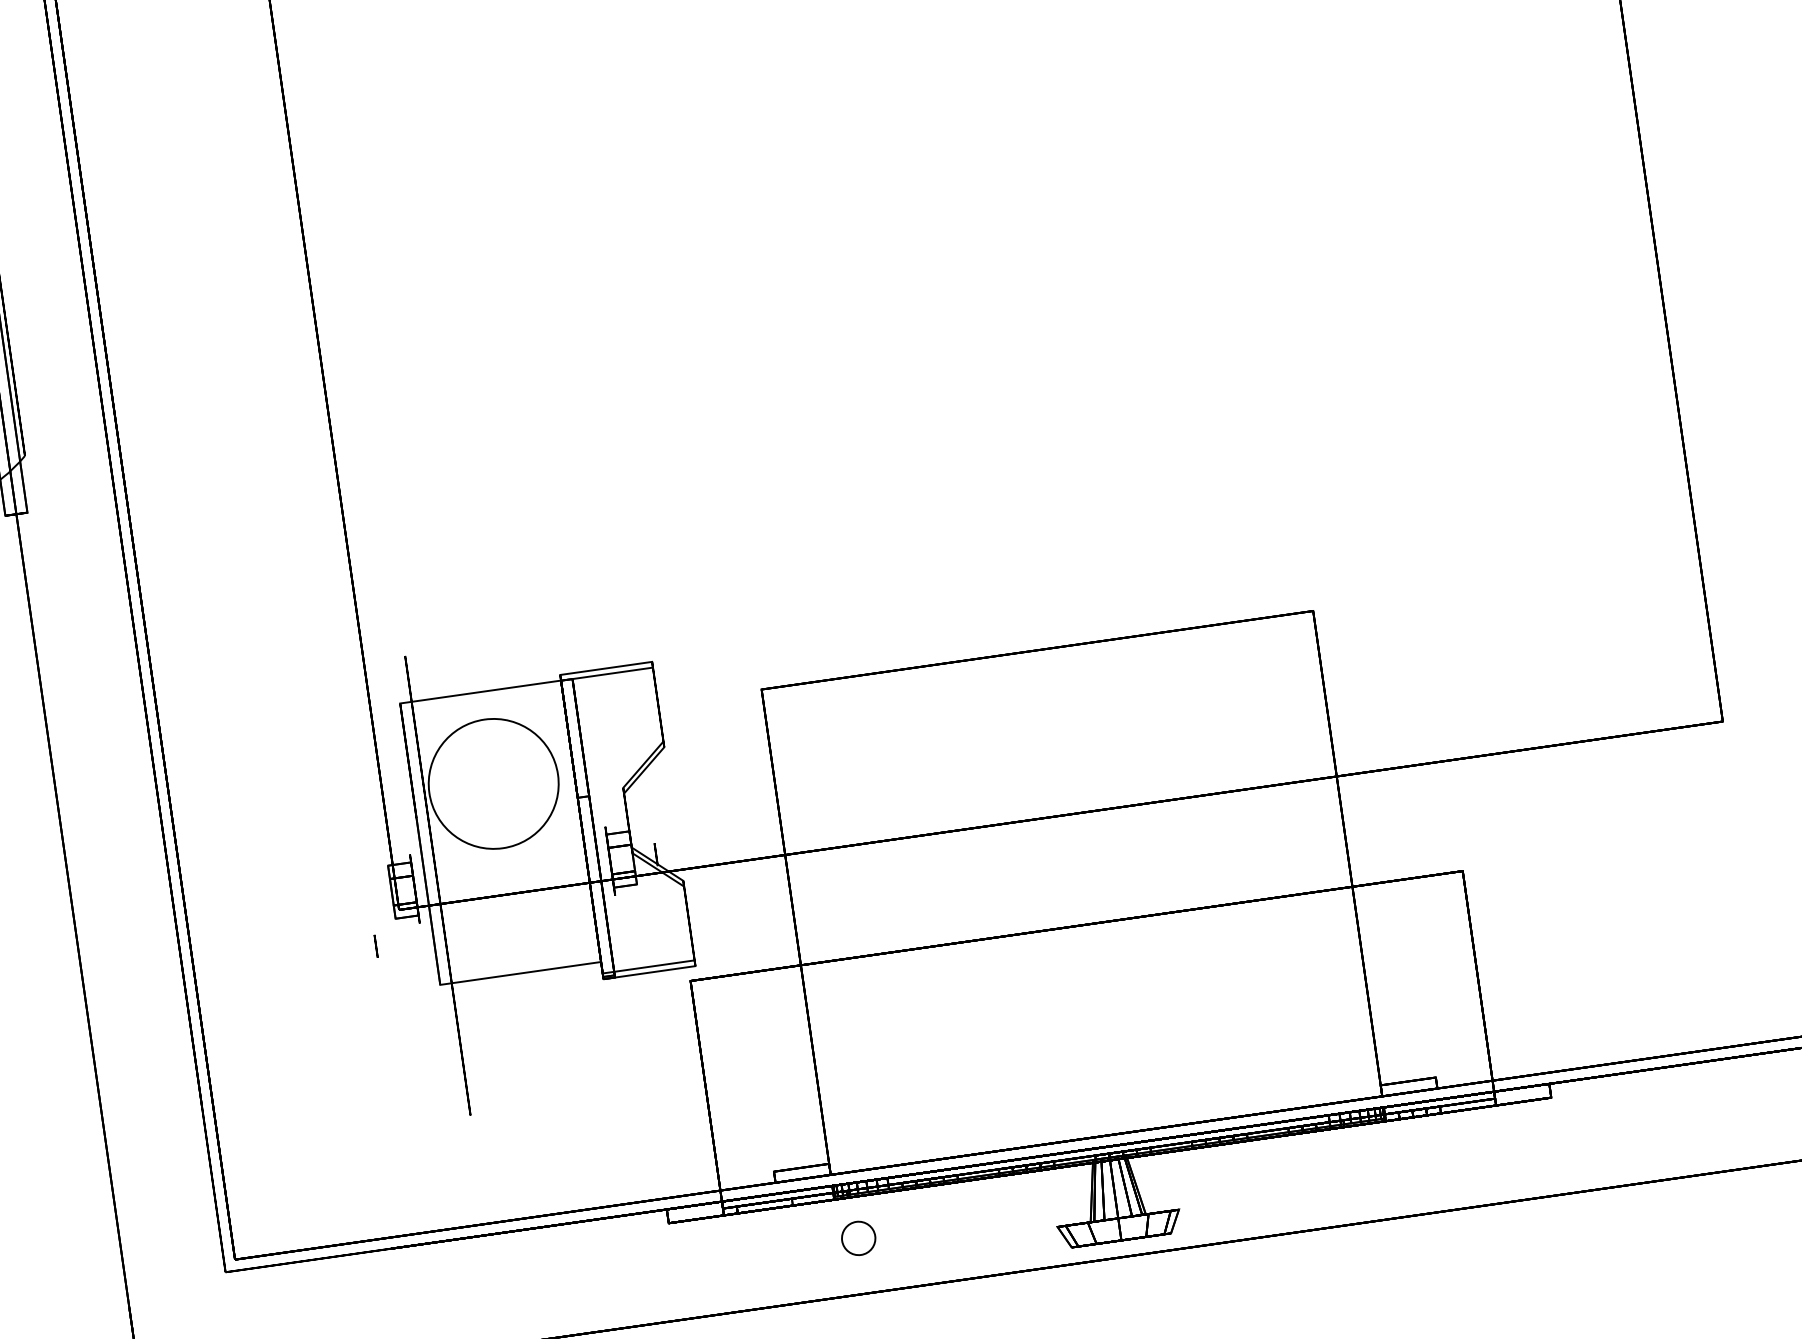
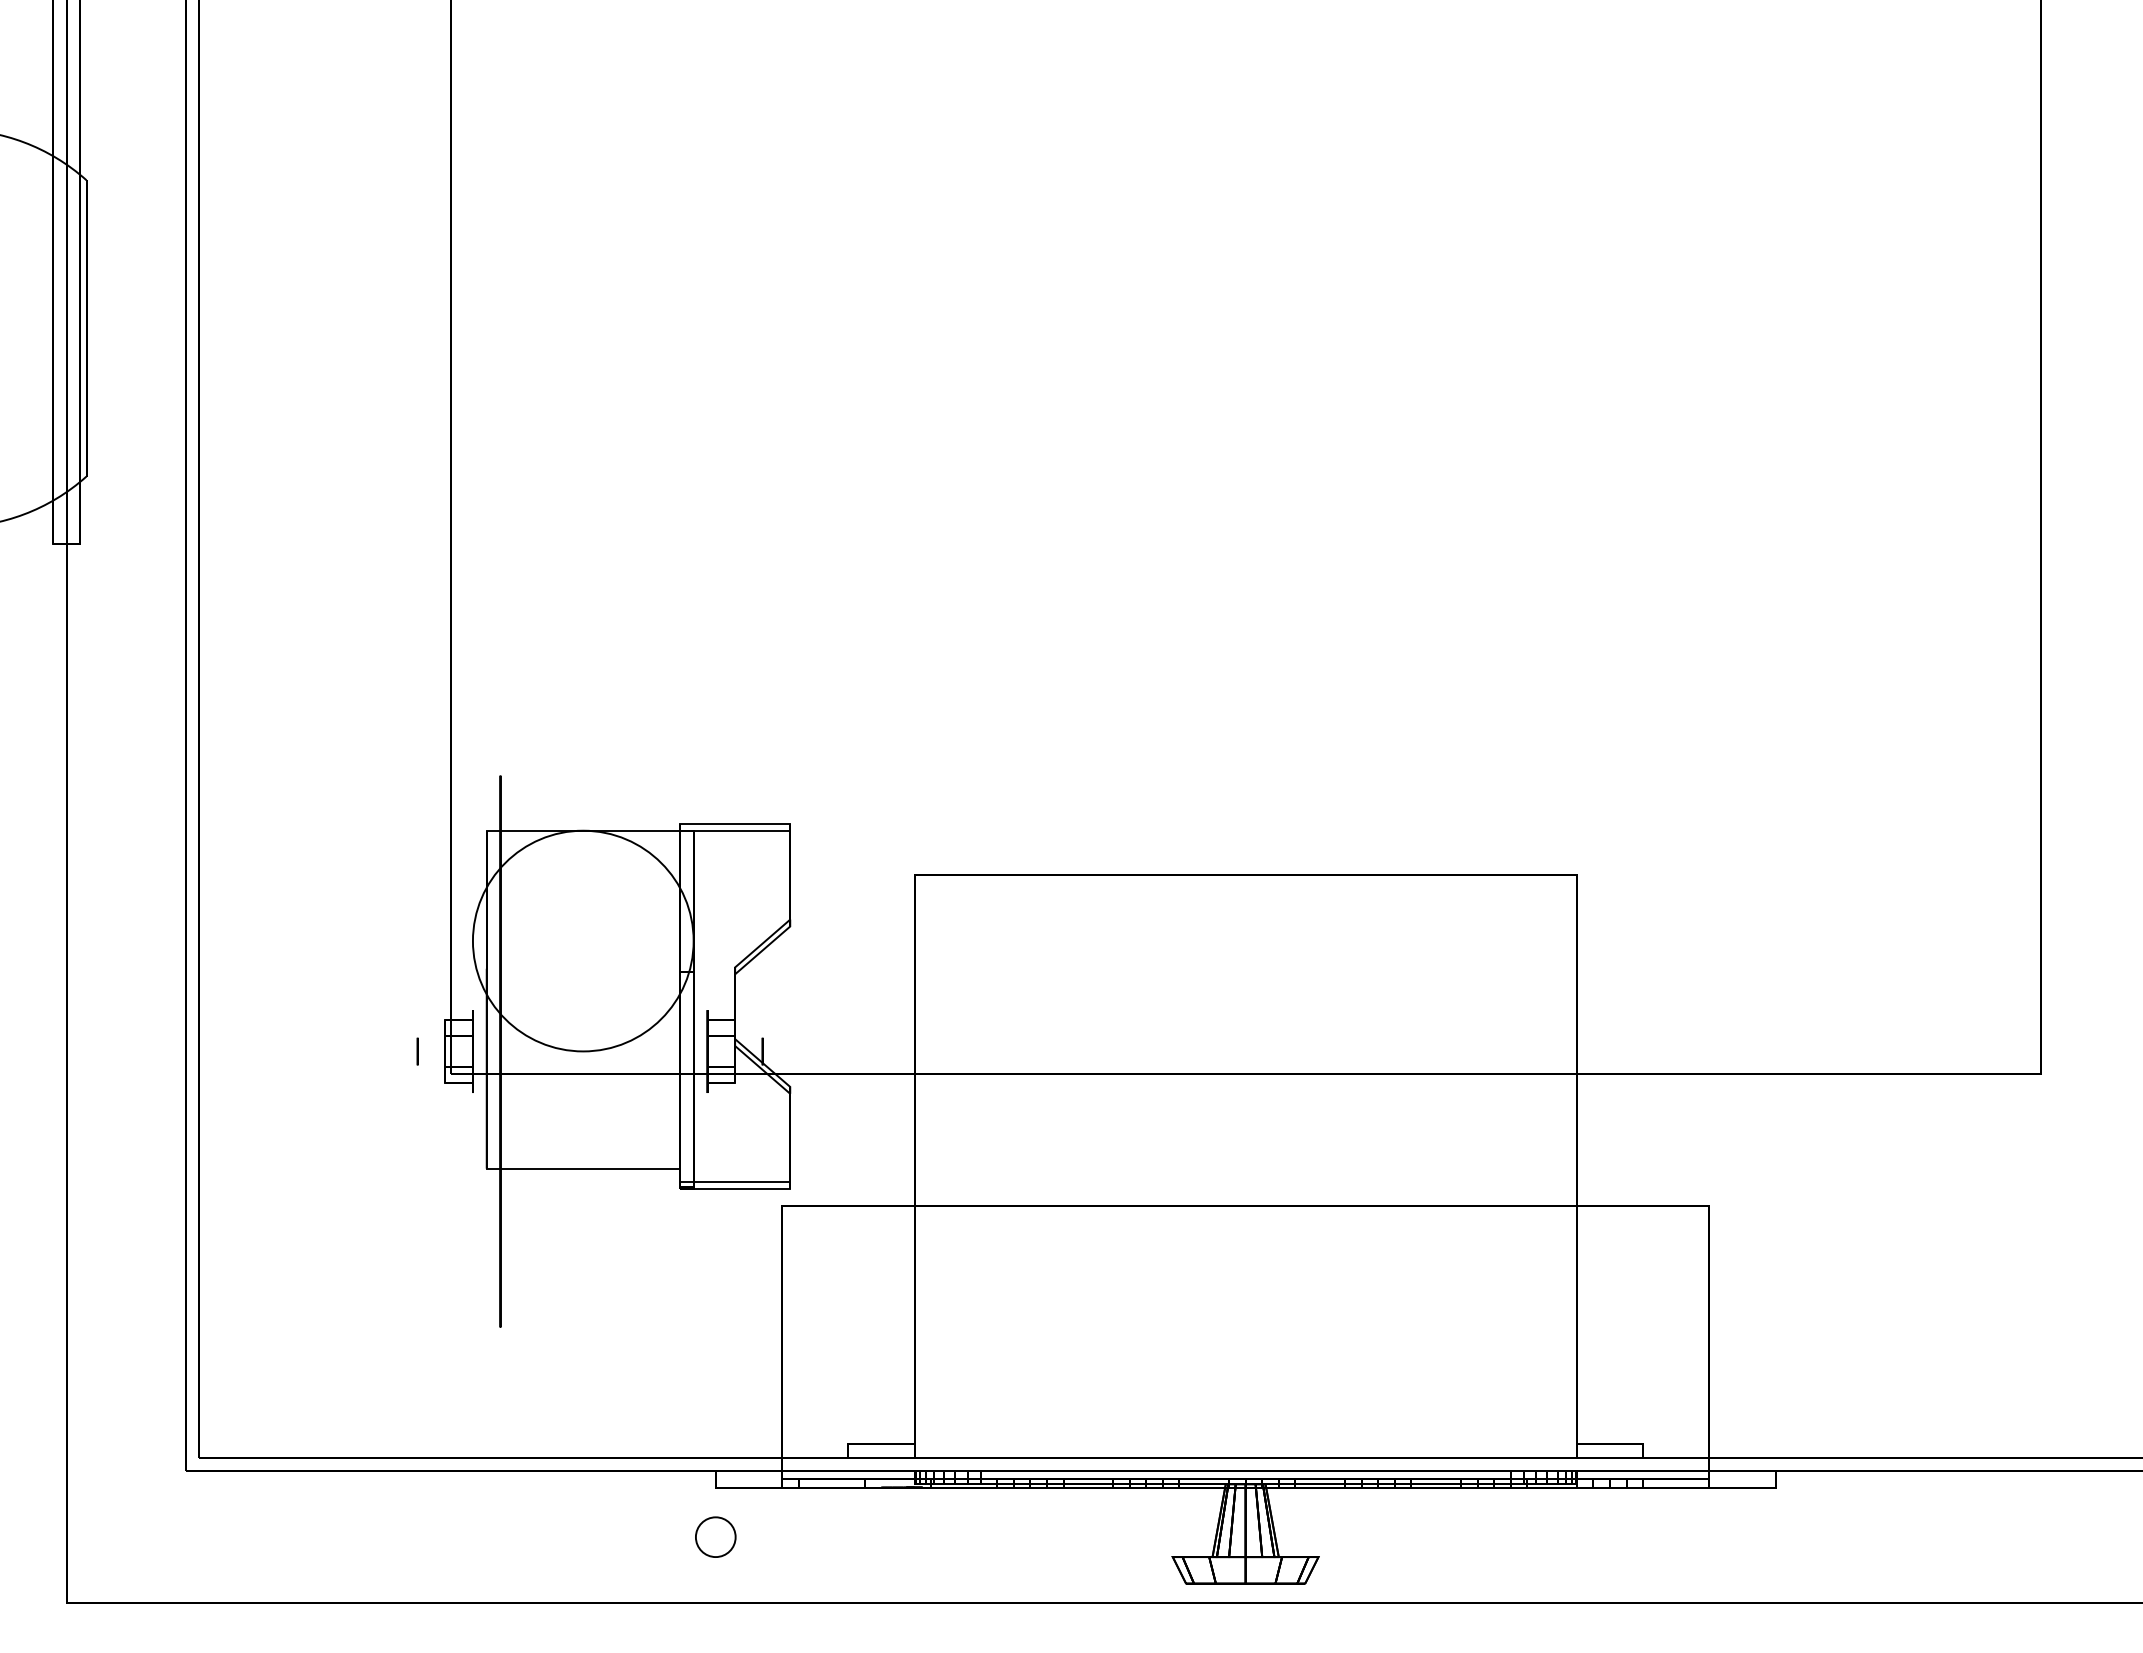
circle: (492, 783) -> (582, 940), size x1.43
circle: (375, 946) -> (417, 1051), moved
circle: (858, 1237) -> (715, 1536), moved

